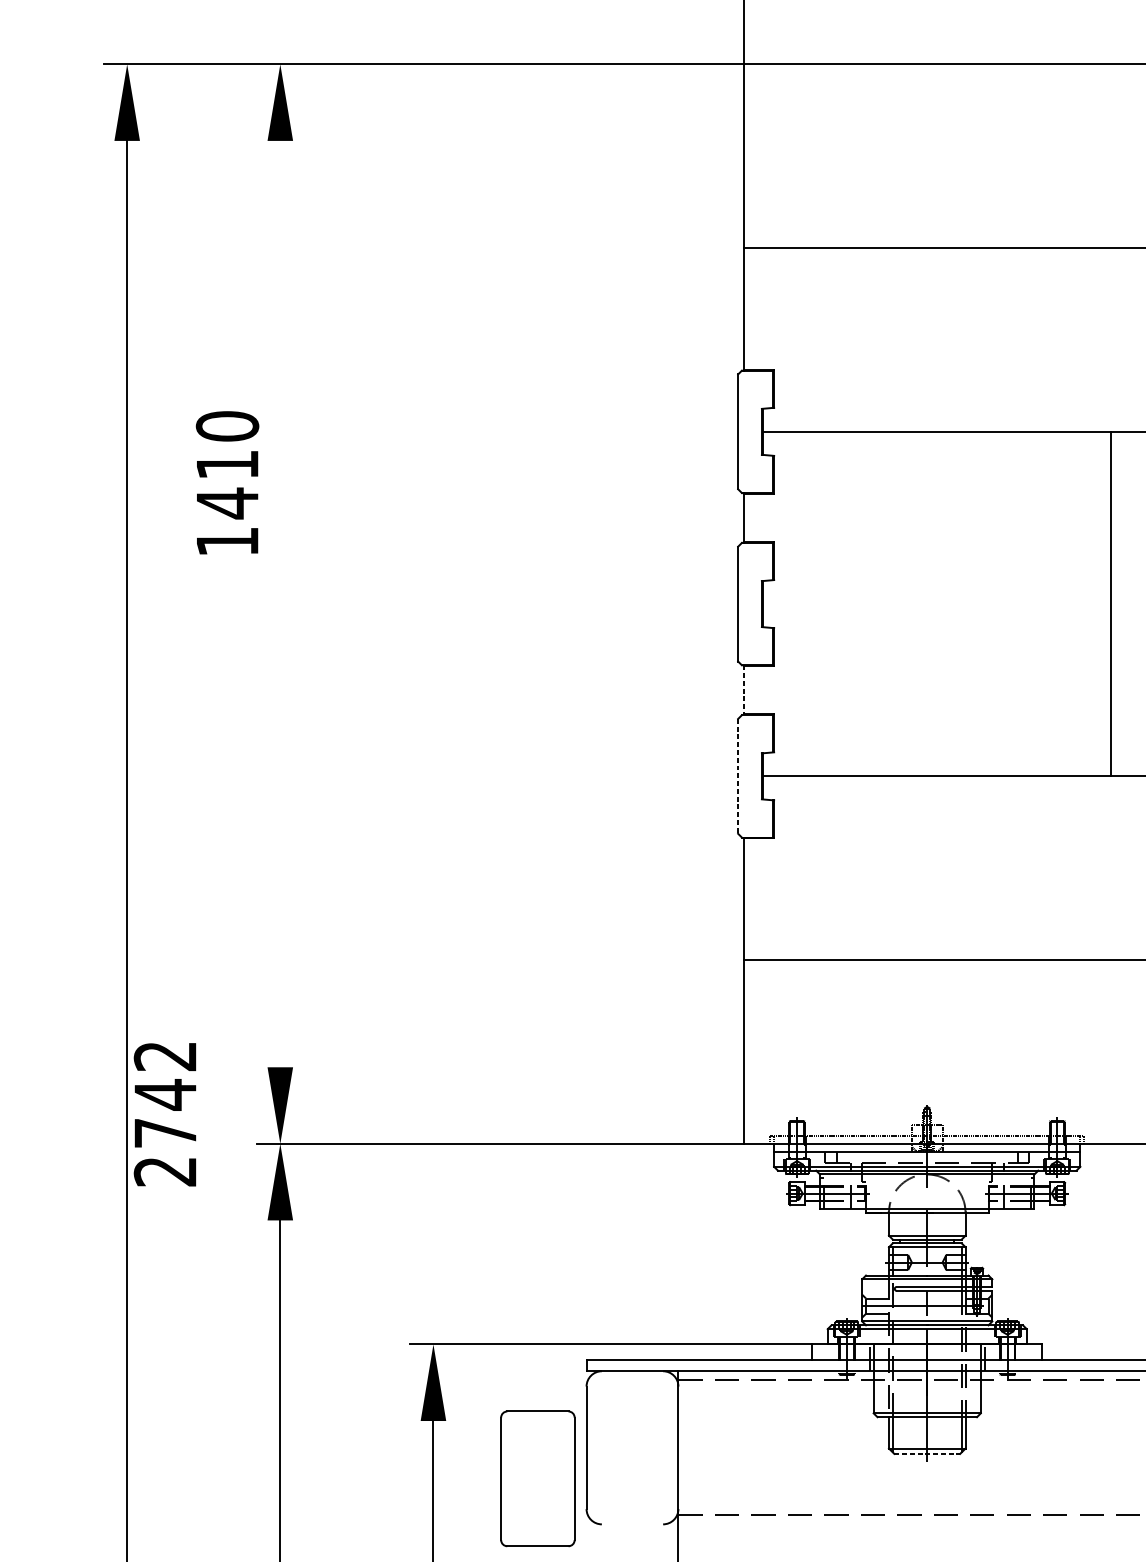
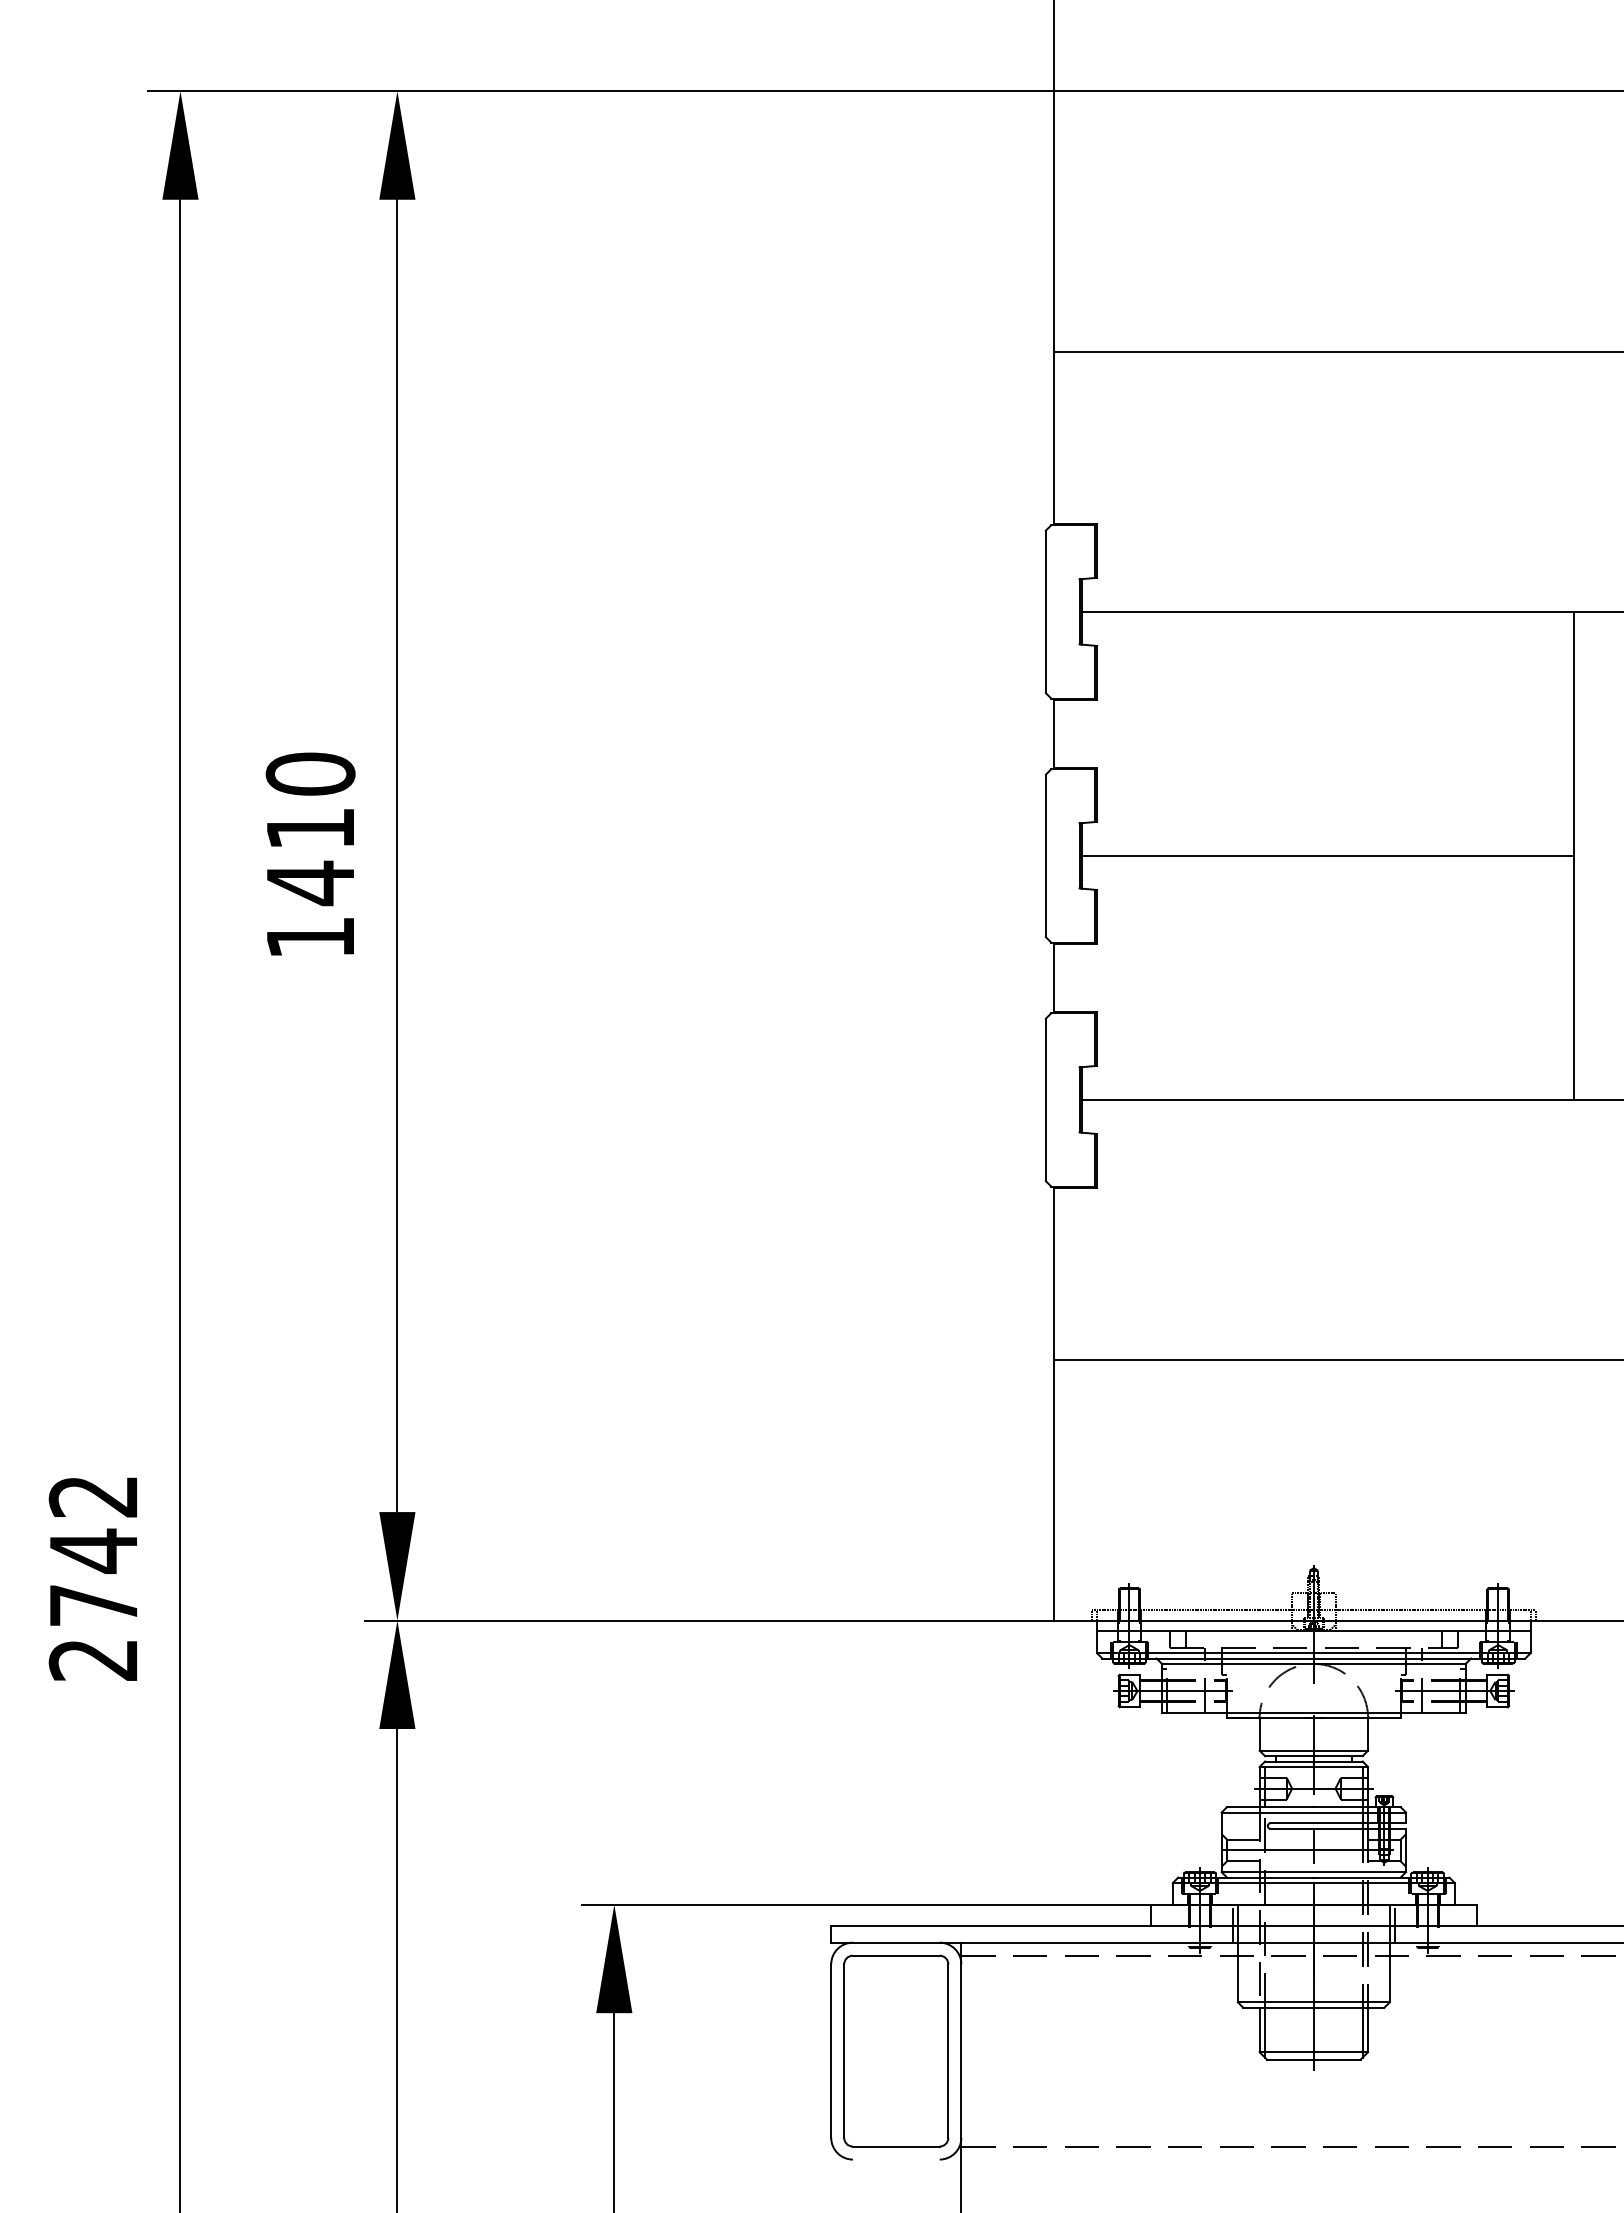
text: (227, 482) -> (310, 853), moved
line: (280, 603) -> (397, 855), added
line: (936, 603) -> (1327, 855), added
line: (743, 689) -> (1053, 977), dashed -> solid
line: (737, 776) -> (1045, 1100), dashed -> solid
text: (164, 1114) -> (92, 1578), moved
line: (927, 1453) -> (1313, 2059), dashed -> solid
part: (538, 1478) -> (896, 2050), moved

